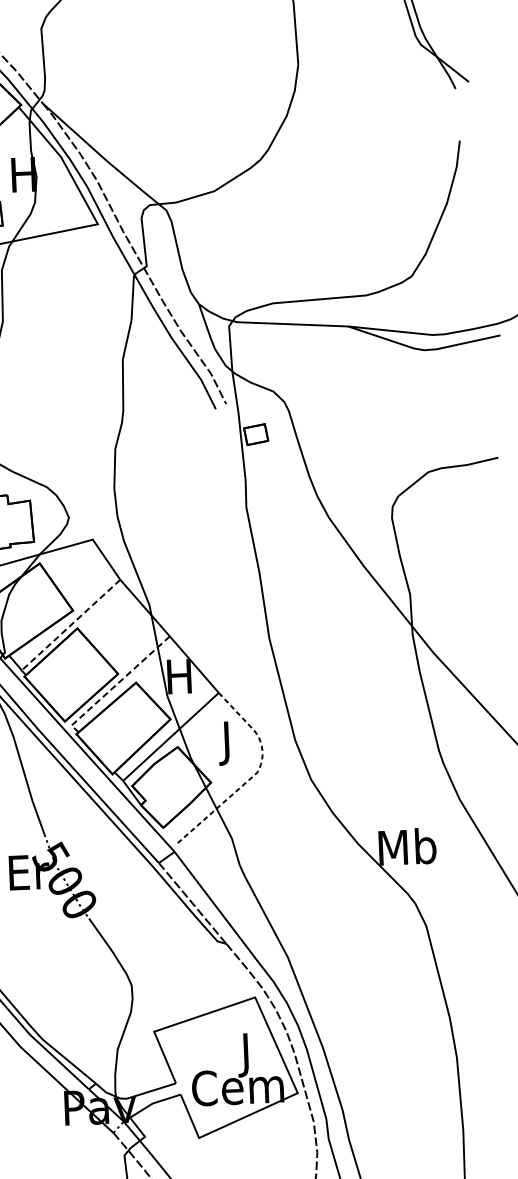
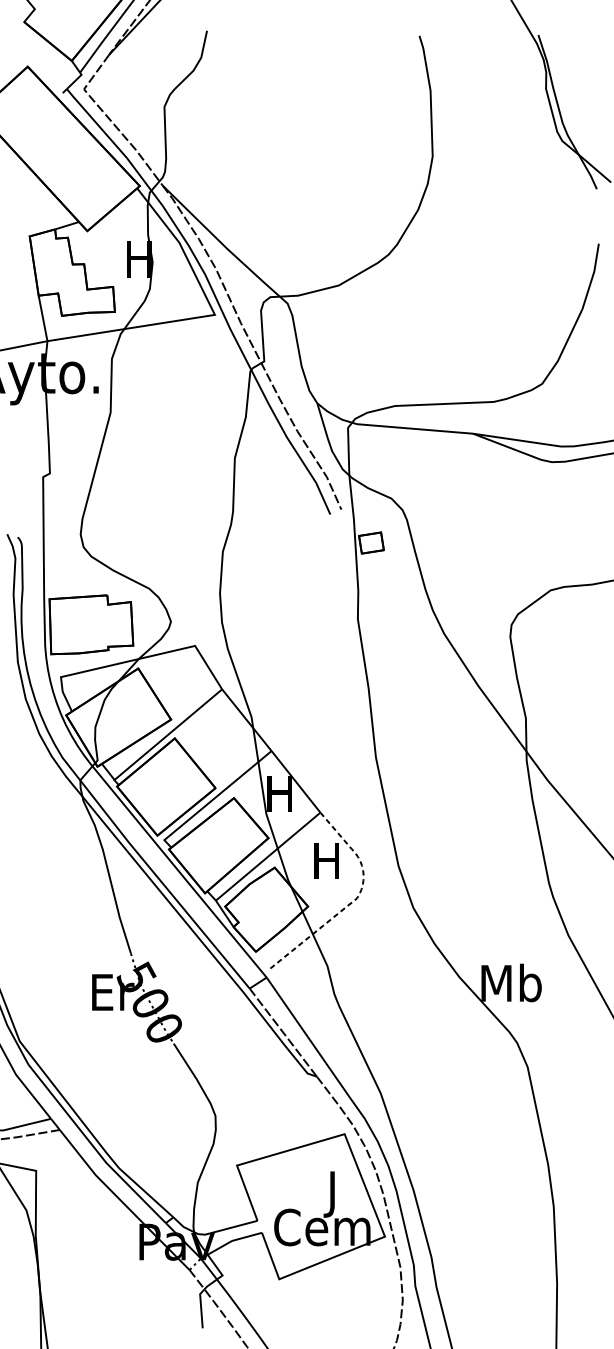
line: (70, 624) -> (167, 734), dashed -> solid
line: (116, 684) -> (213, 799), dashed -> solid
text: (226, 743) -> (326, 866), J -> H

